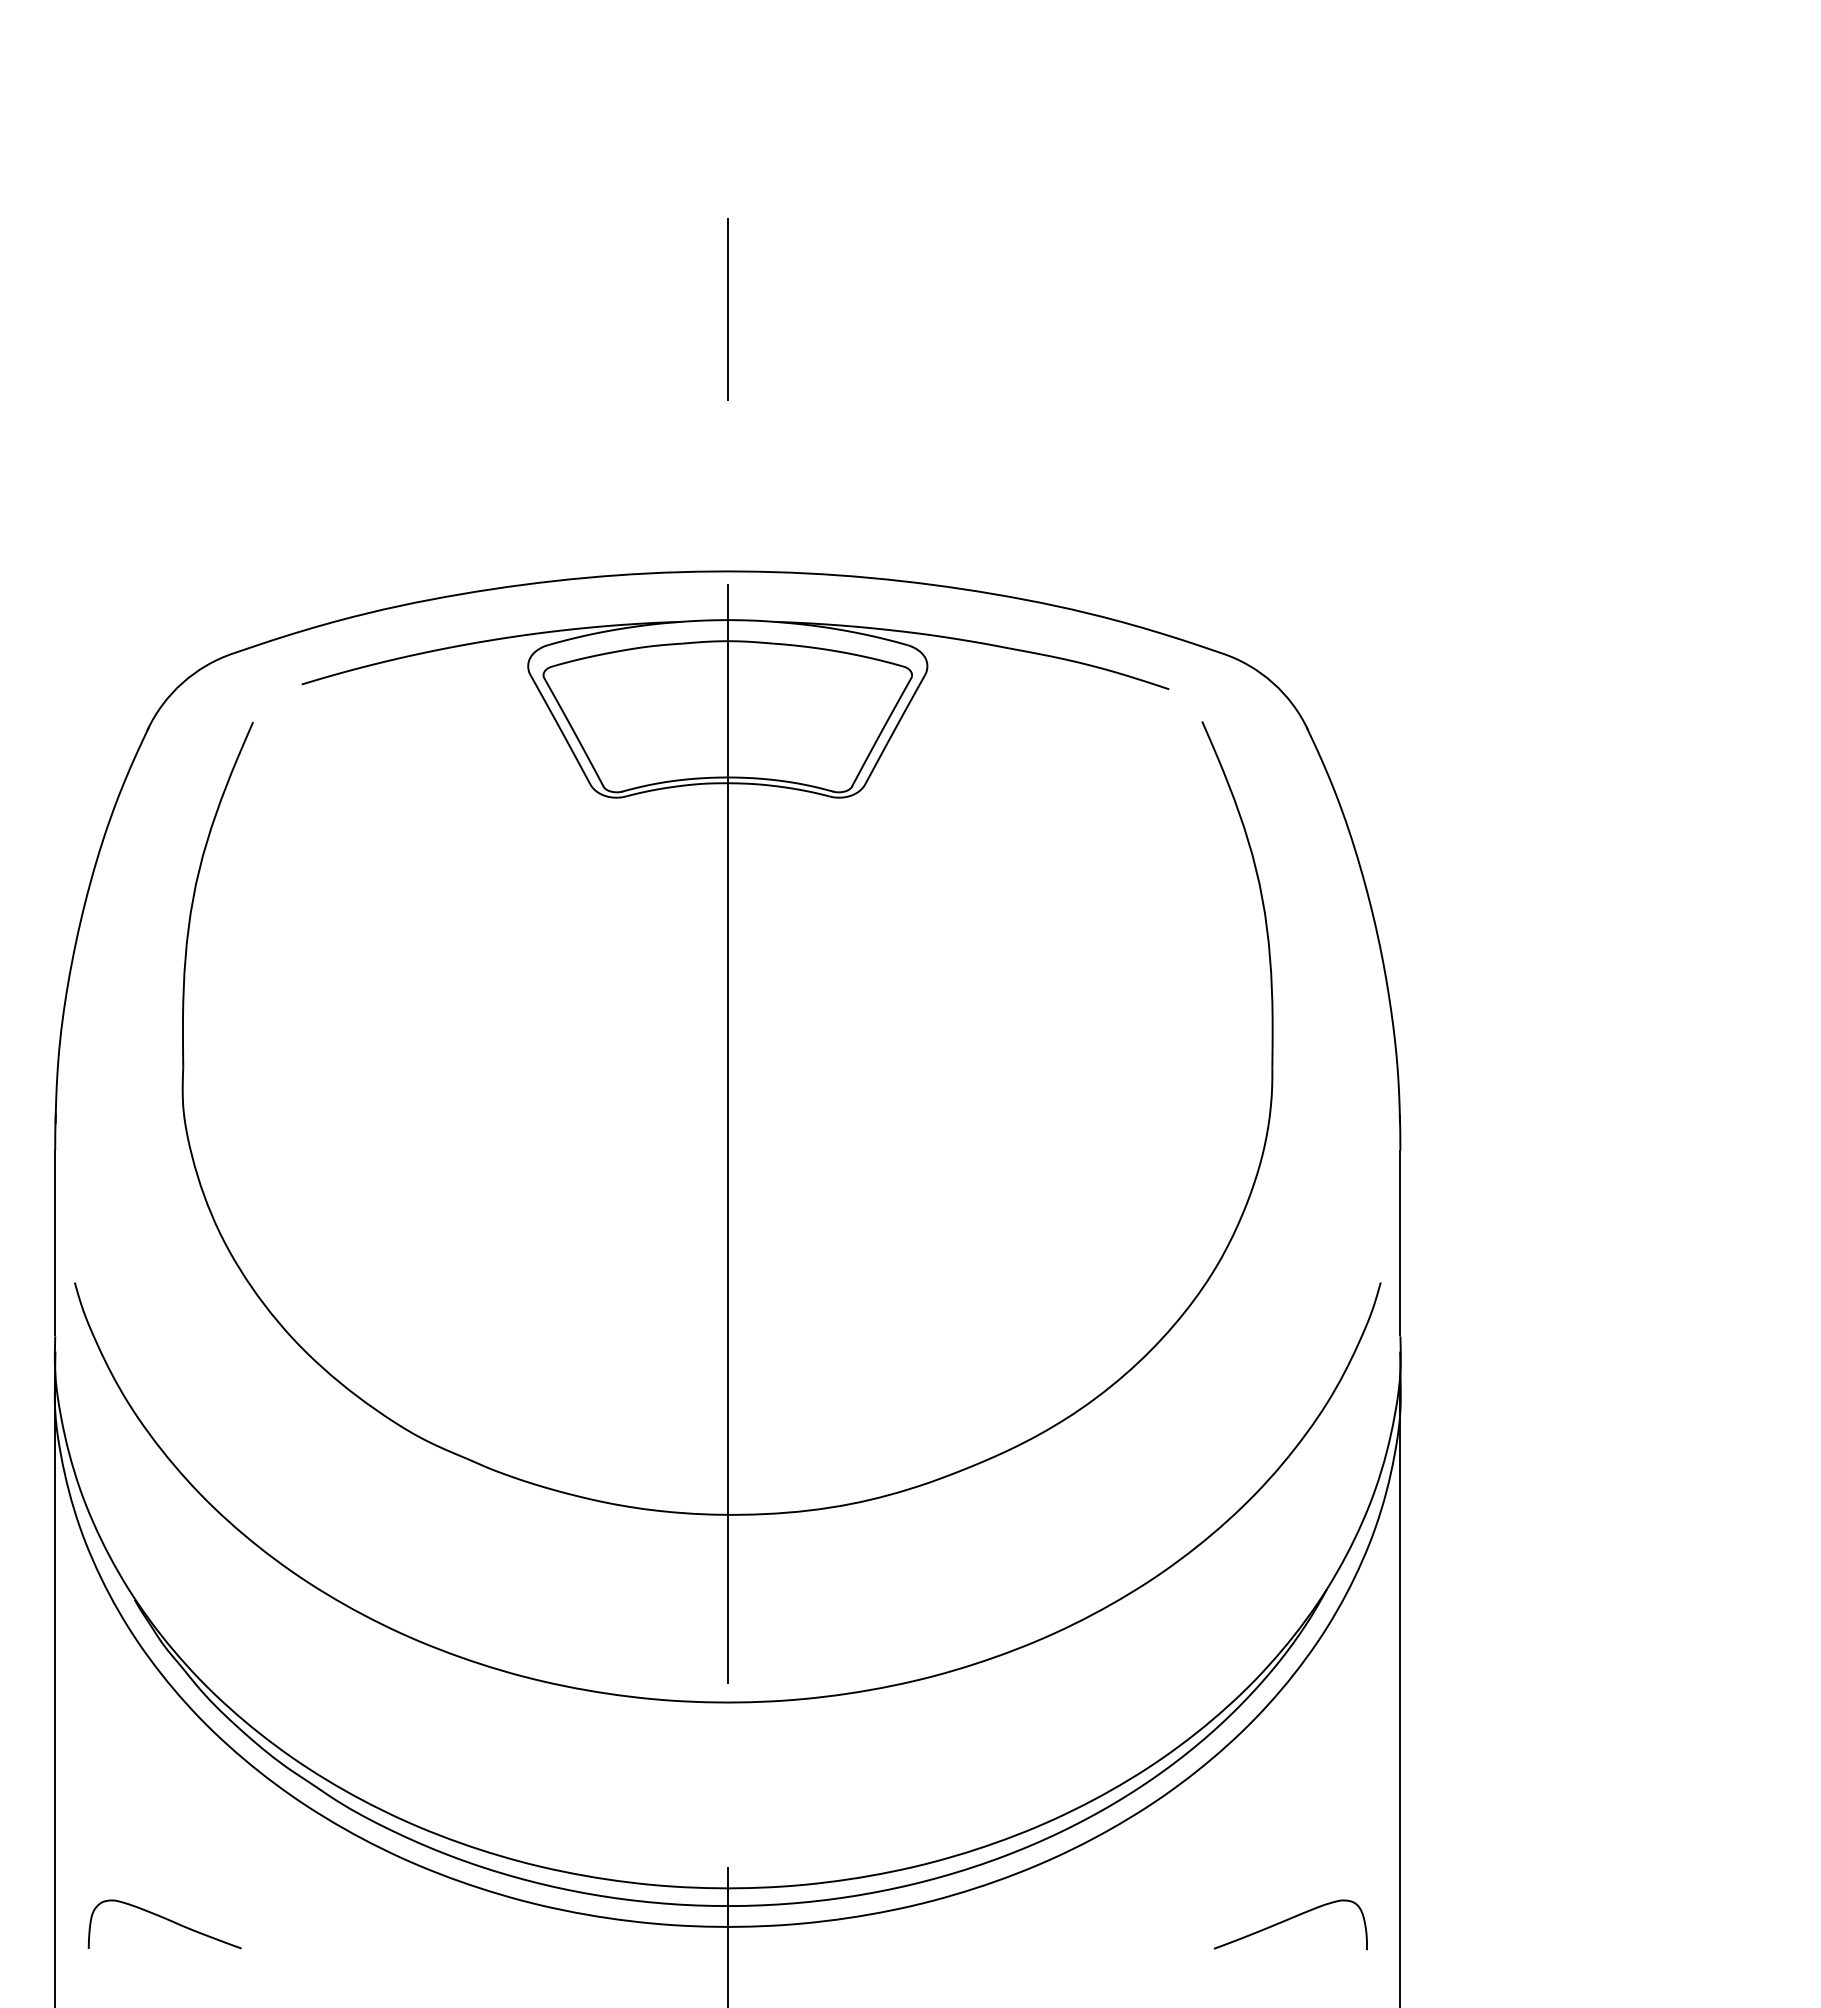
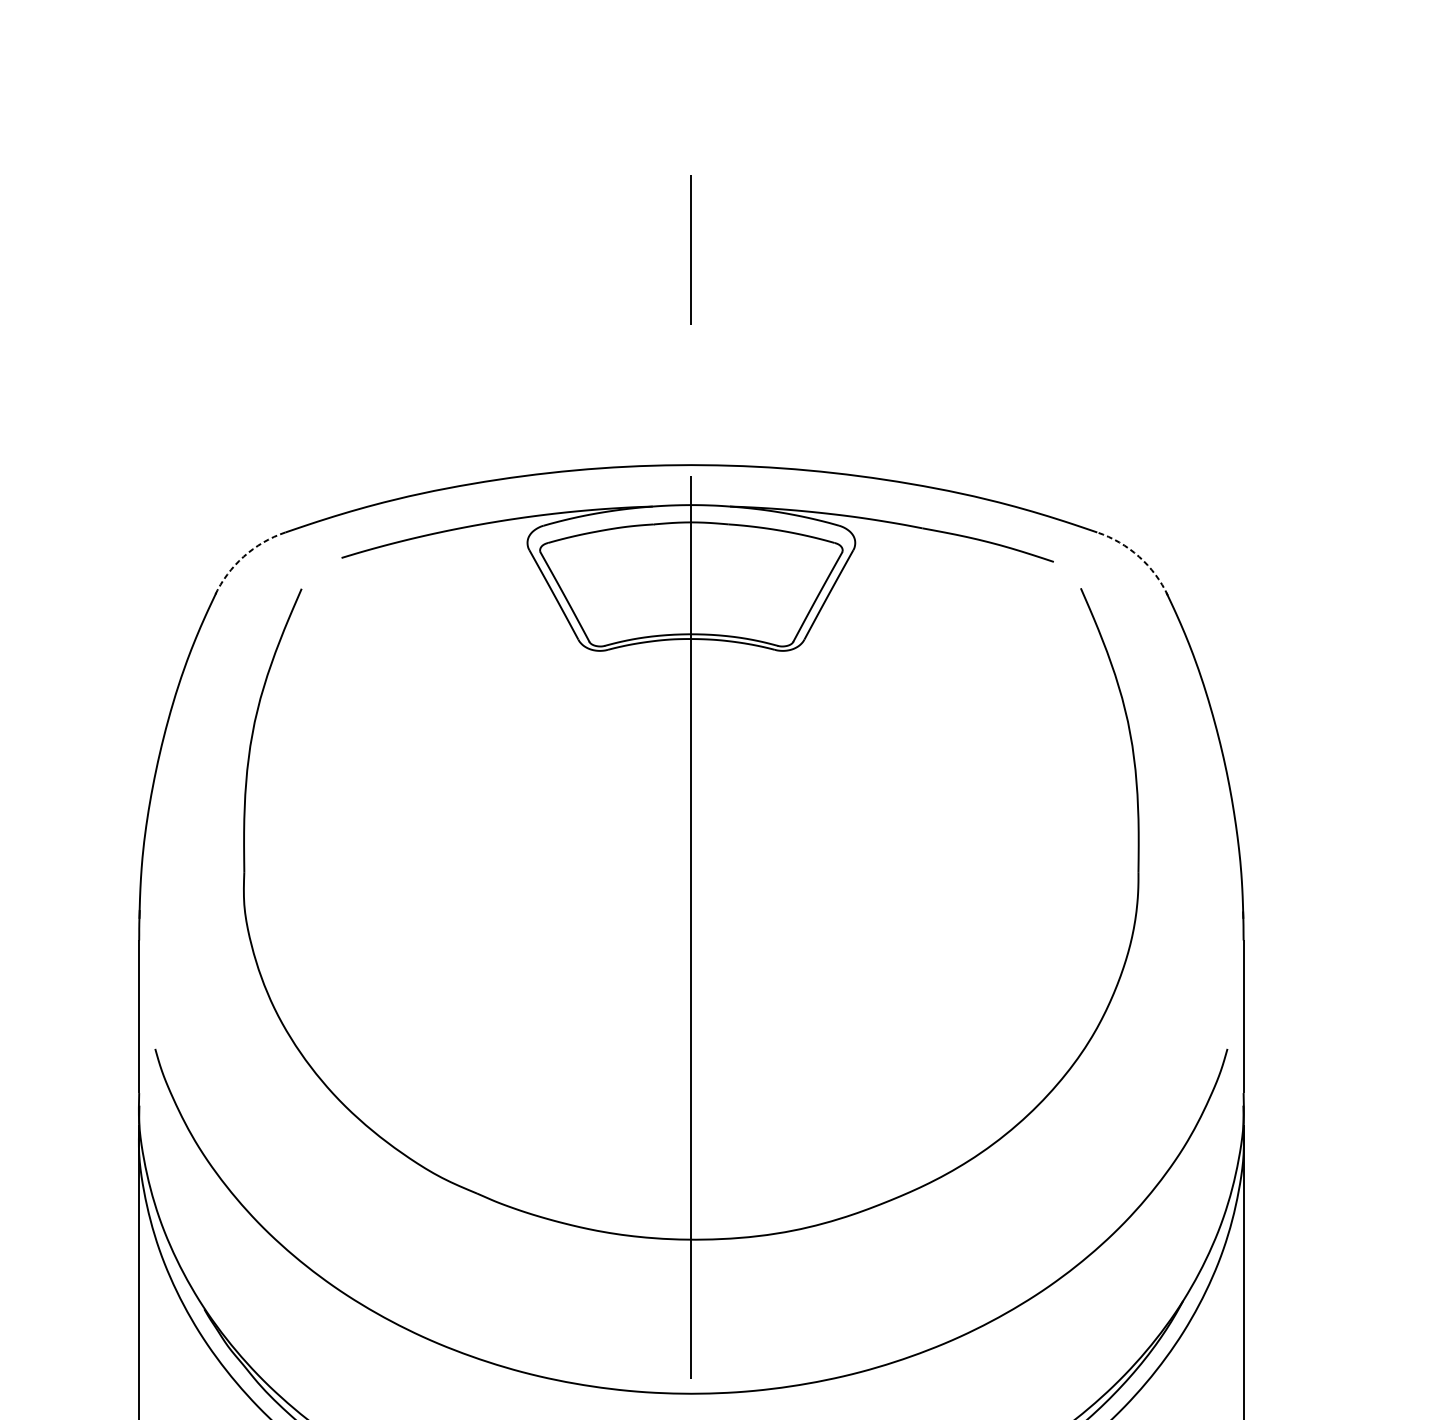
arc: (182, 683) -> (243, 557), solid -> dashed
arc: (1273, 683) -> (1139, 557), solid -> dashed

